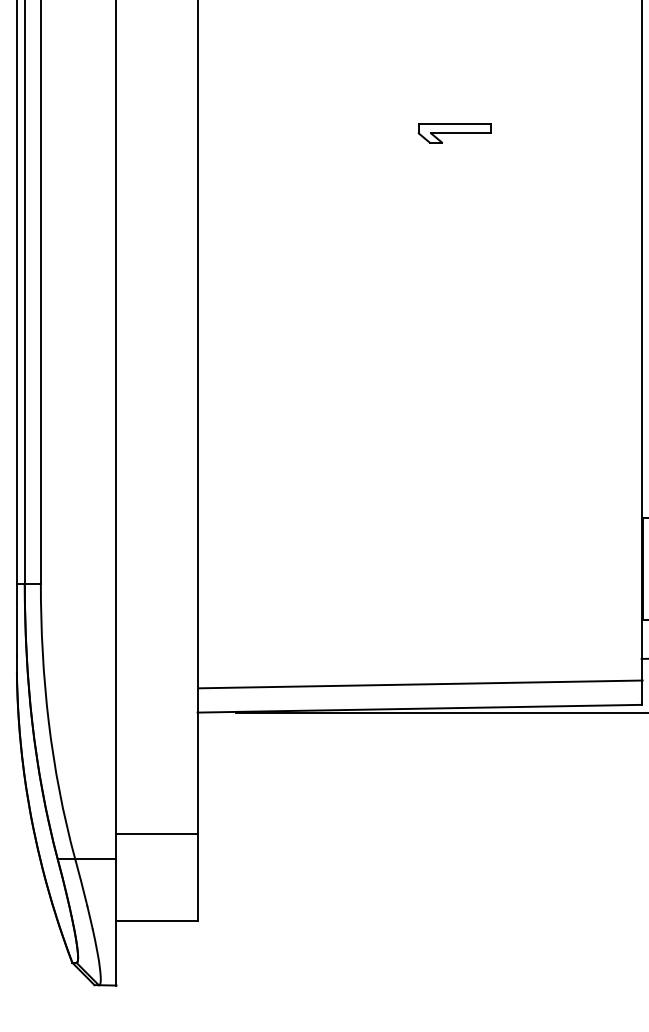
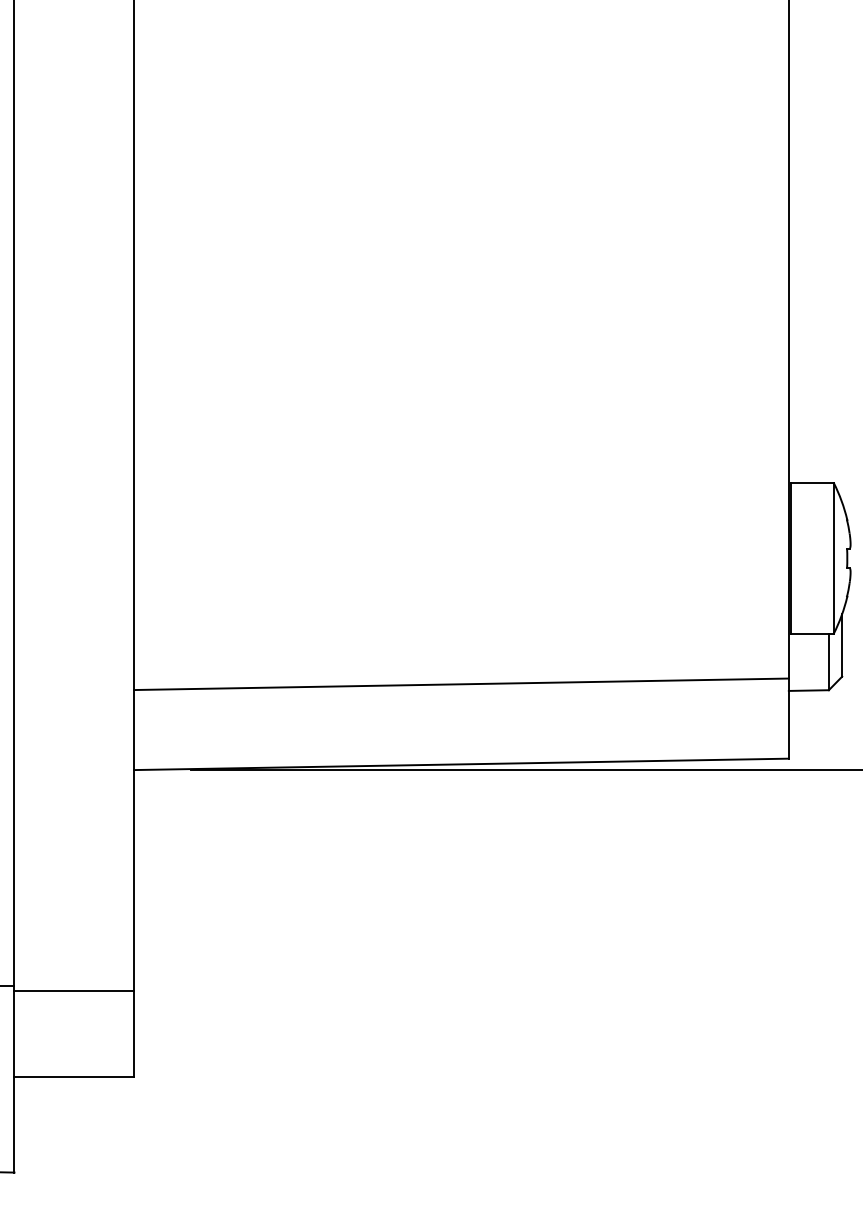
line: (420, 684) -> (461, 684), moved
line: (156, 834) -> (73, 991), moved

